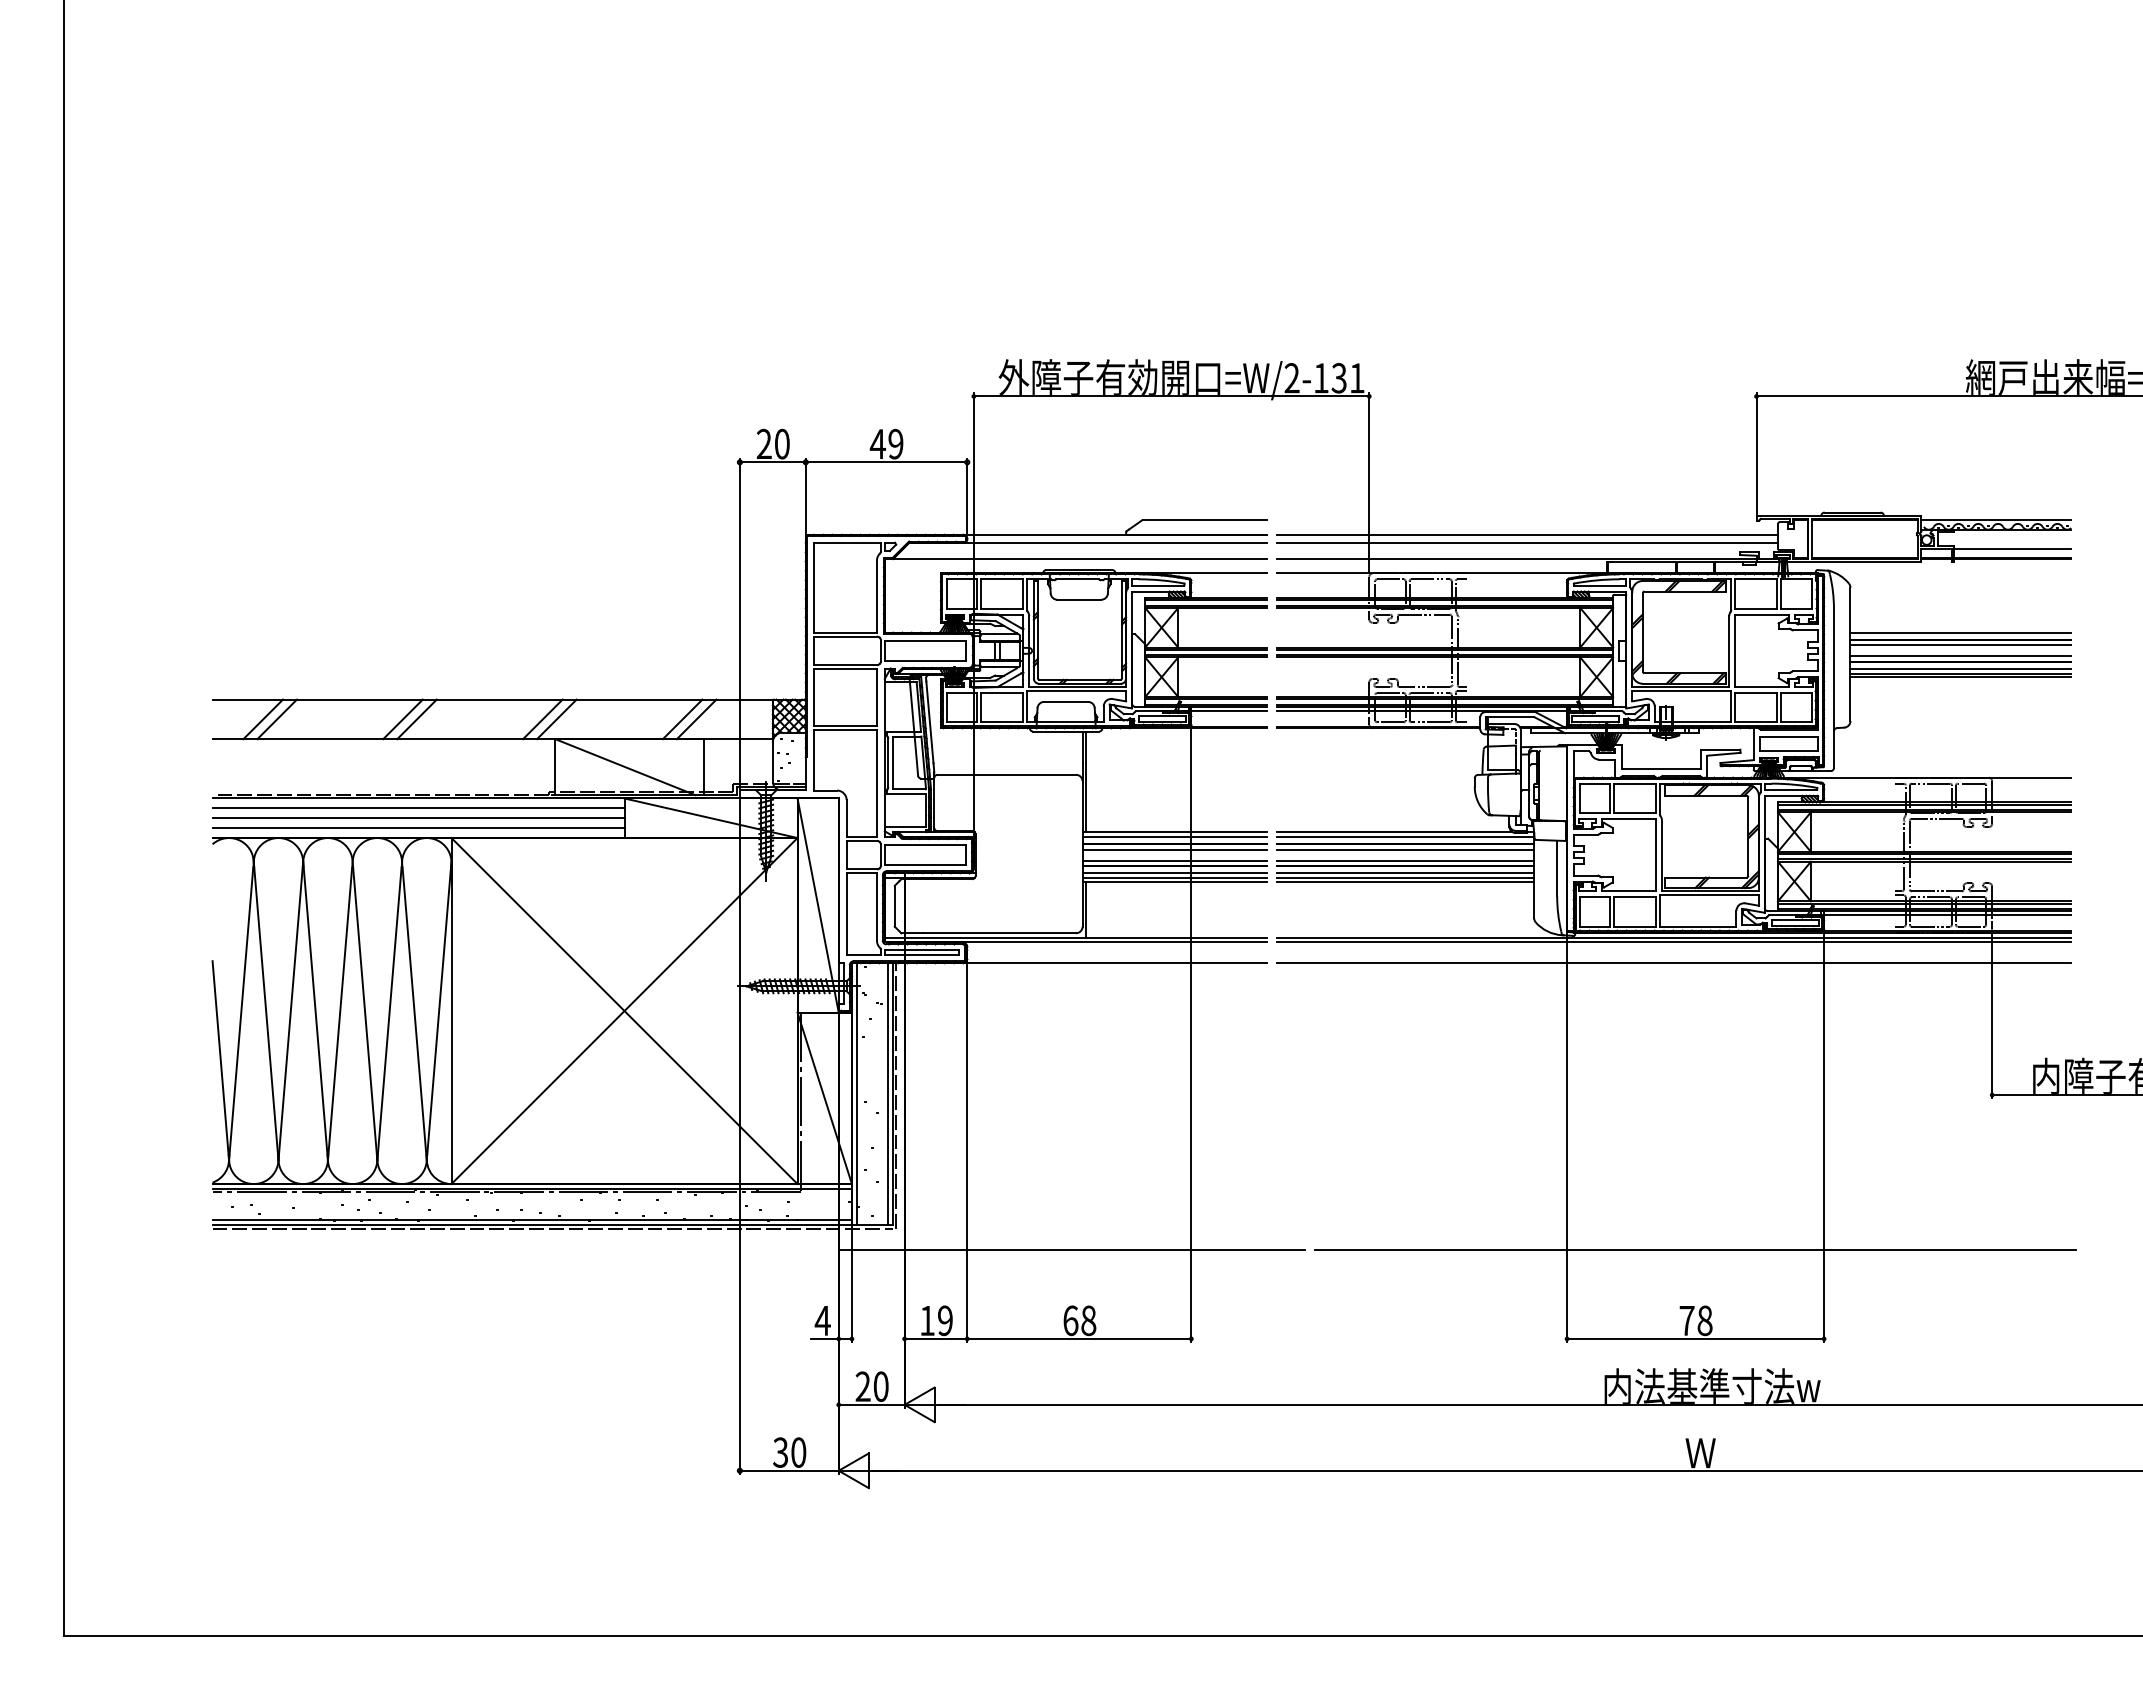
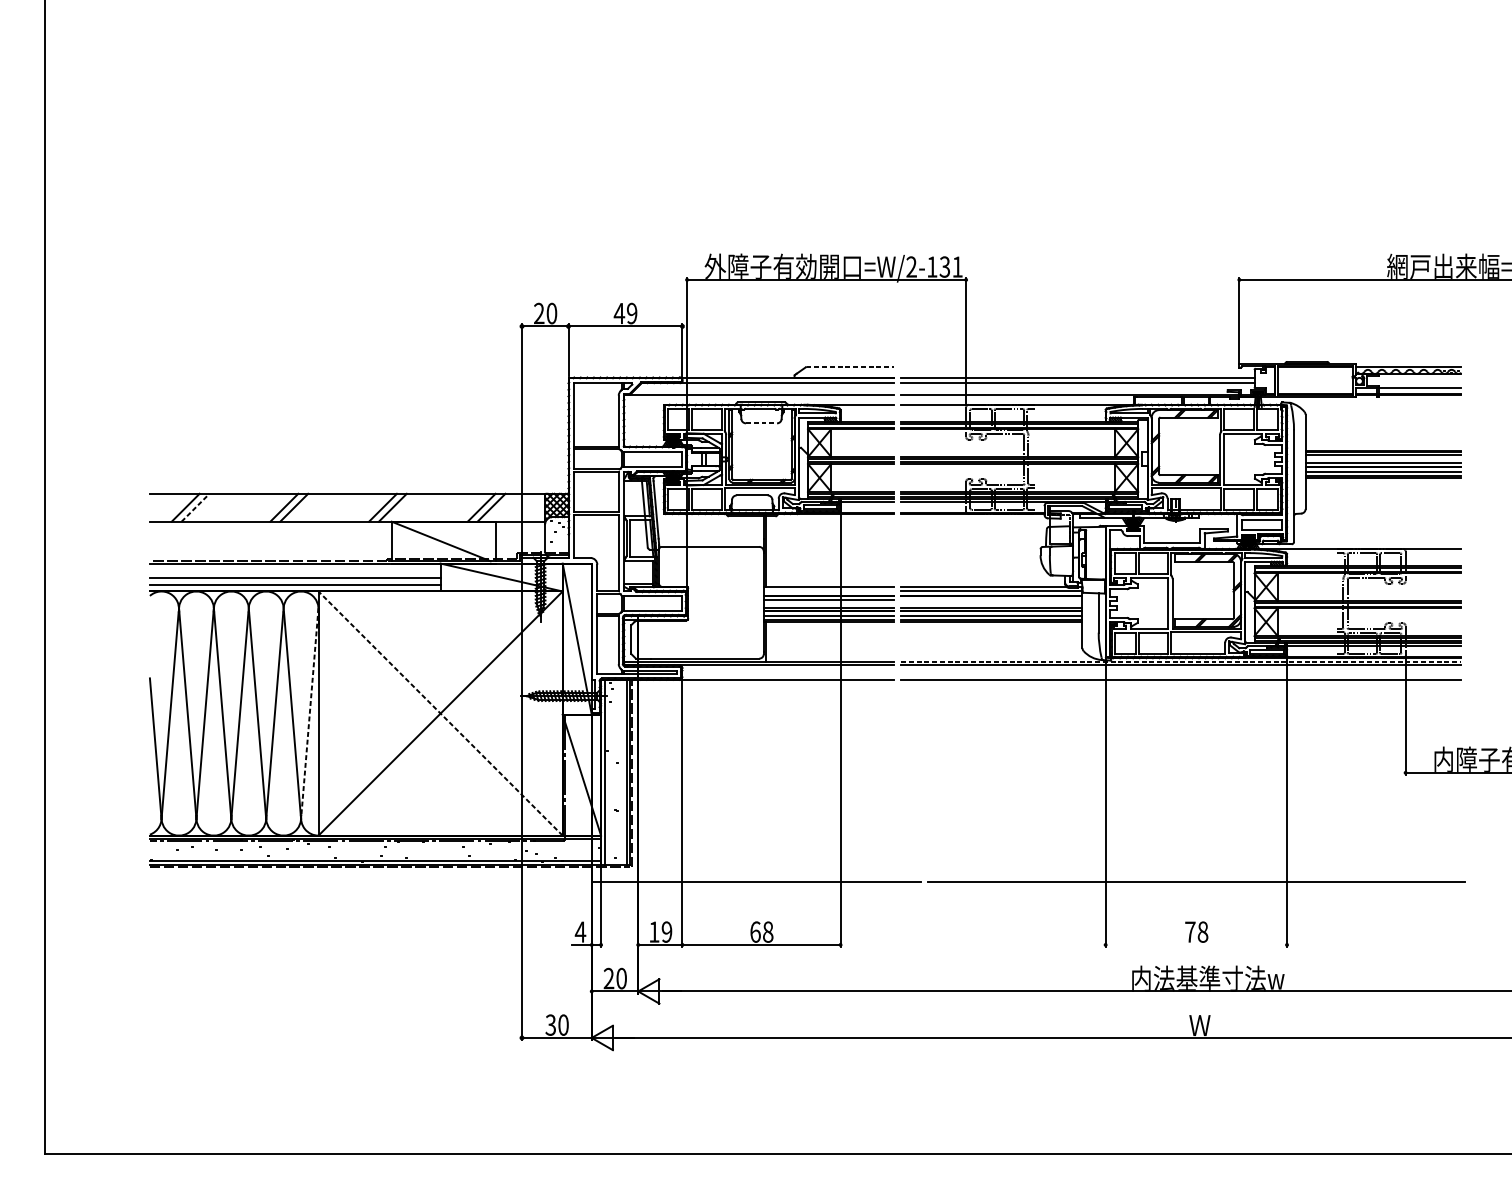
line: (1205, 520) -> (850, 367), solid -> dashed
line: (1079, 599) -> (761, 423), solid -> dashed
line: (1960, 632) -> (1383, 446), removed
line: (277, 719) -> (195, 507), solid -> dashed
line: (418, 808) -> (295, 570), removed
line: (1174, 837) -> (828, 591), removed
line: (1405, 849) -> (991, 599), removed
line: (1674, 937) -> (1181, 661), solid -> dashed
line: (439, 1008) -> (310, 711), solid -> dashed
line: (624, 1011) -> (440, 713), solid -> dashed
line: (1695, 1338) -> (1196, 944), removed

